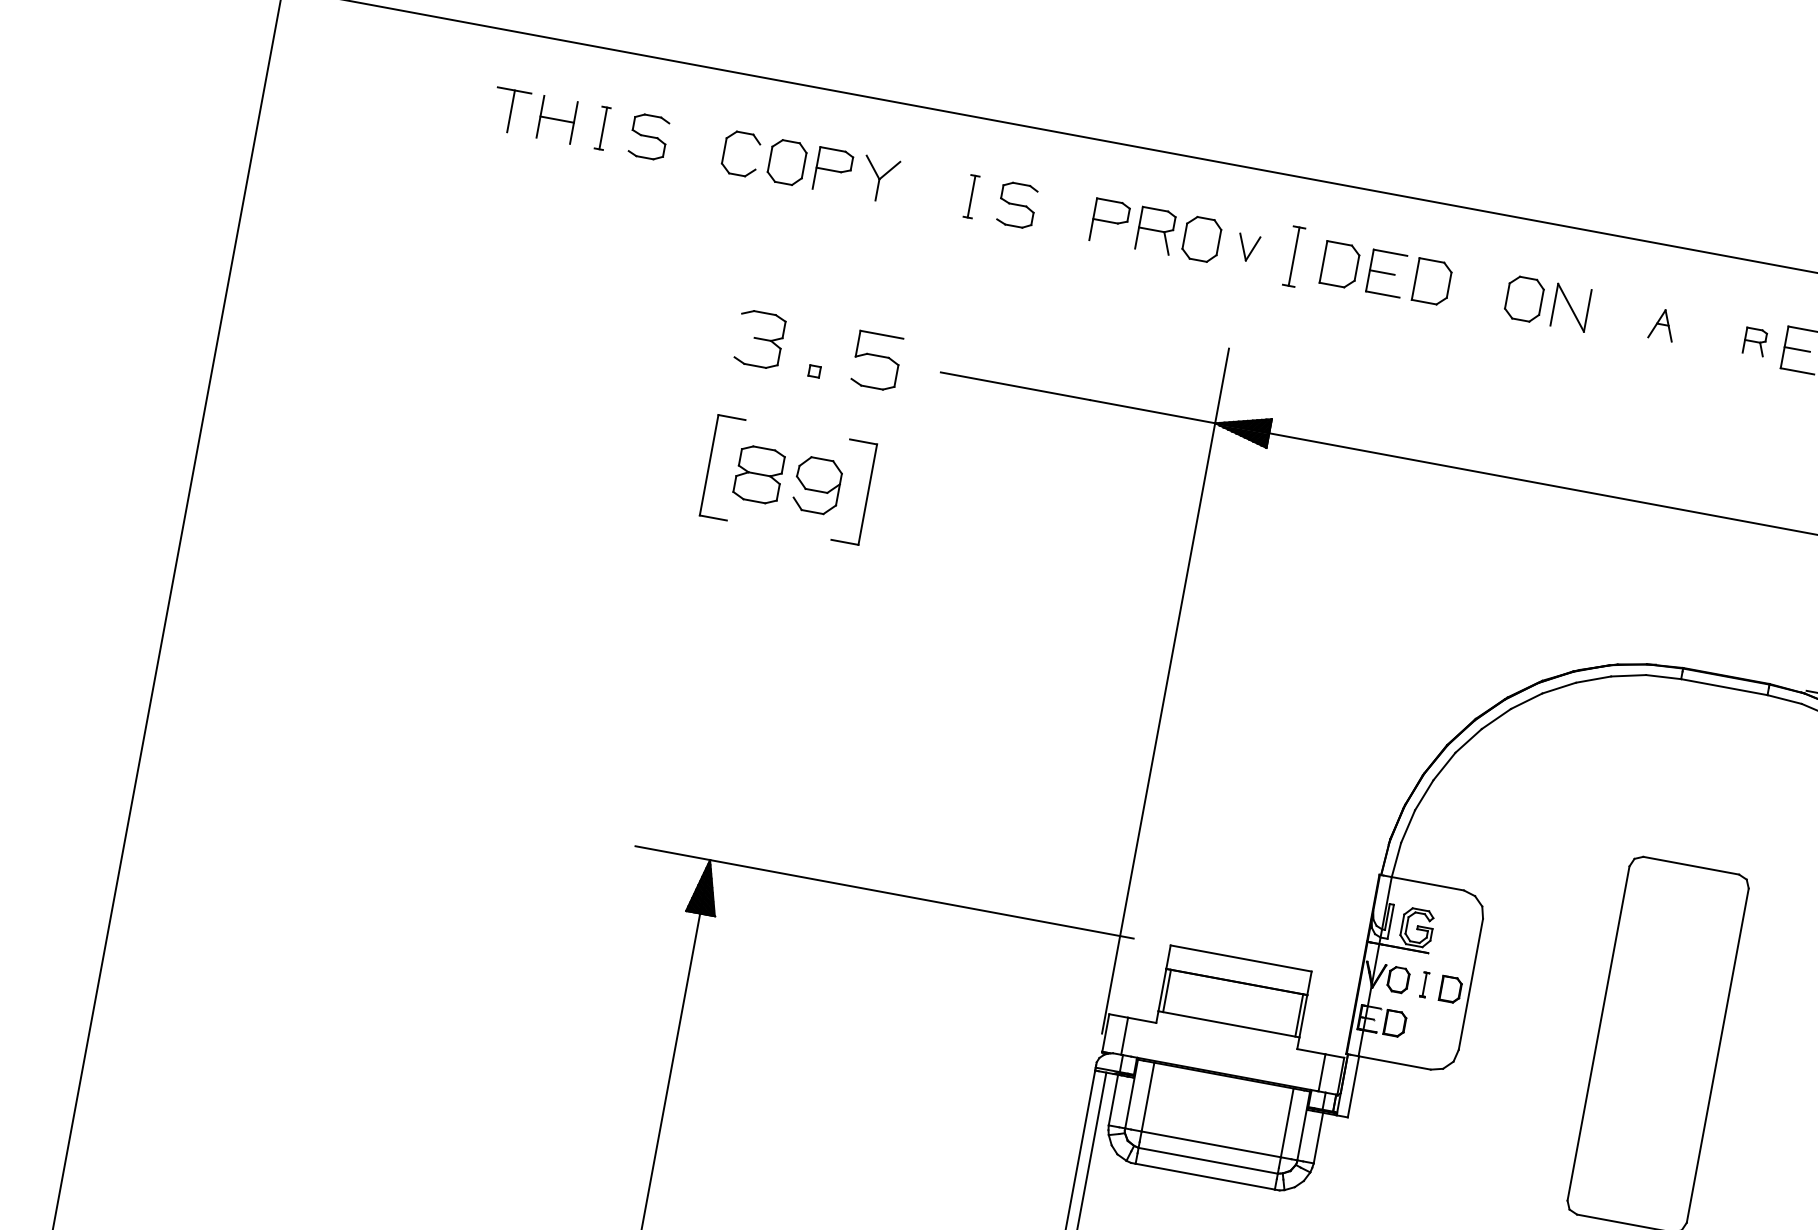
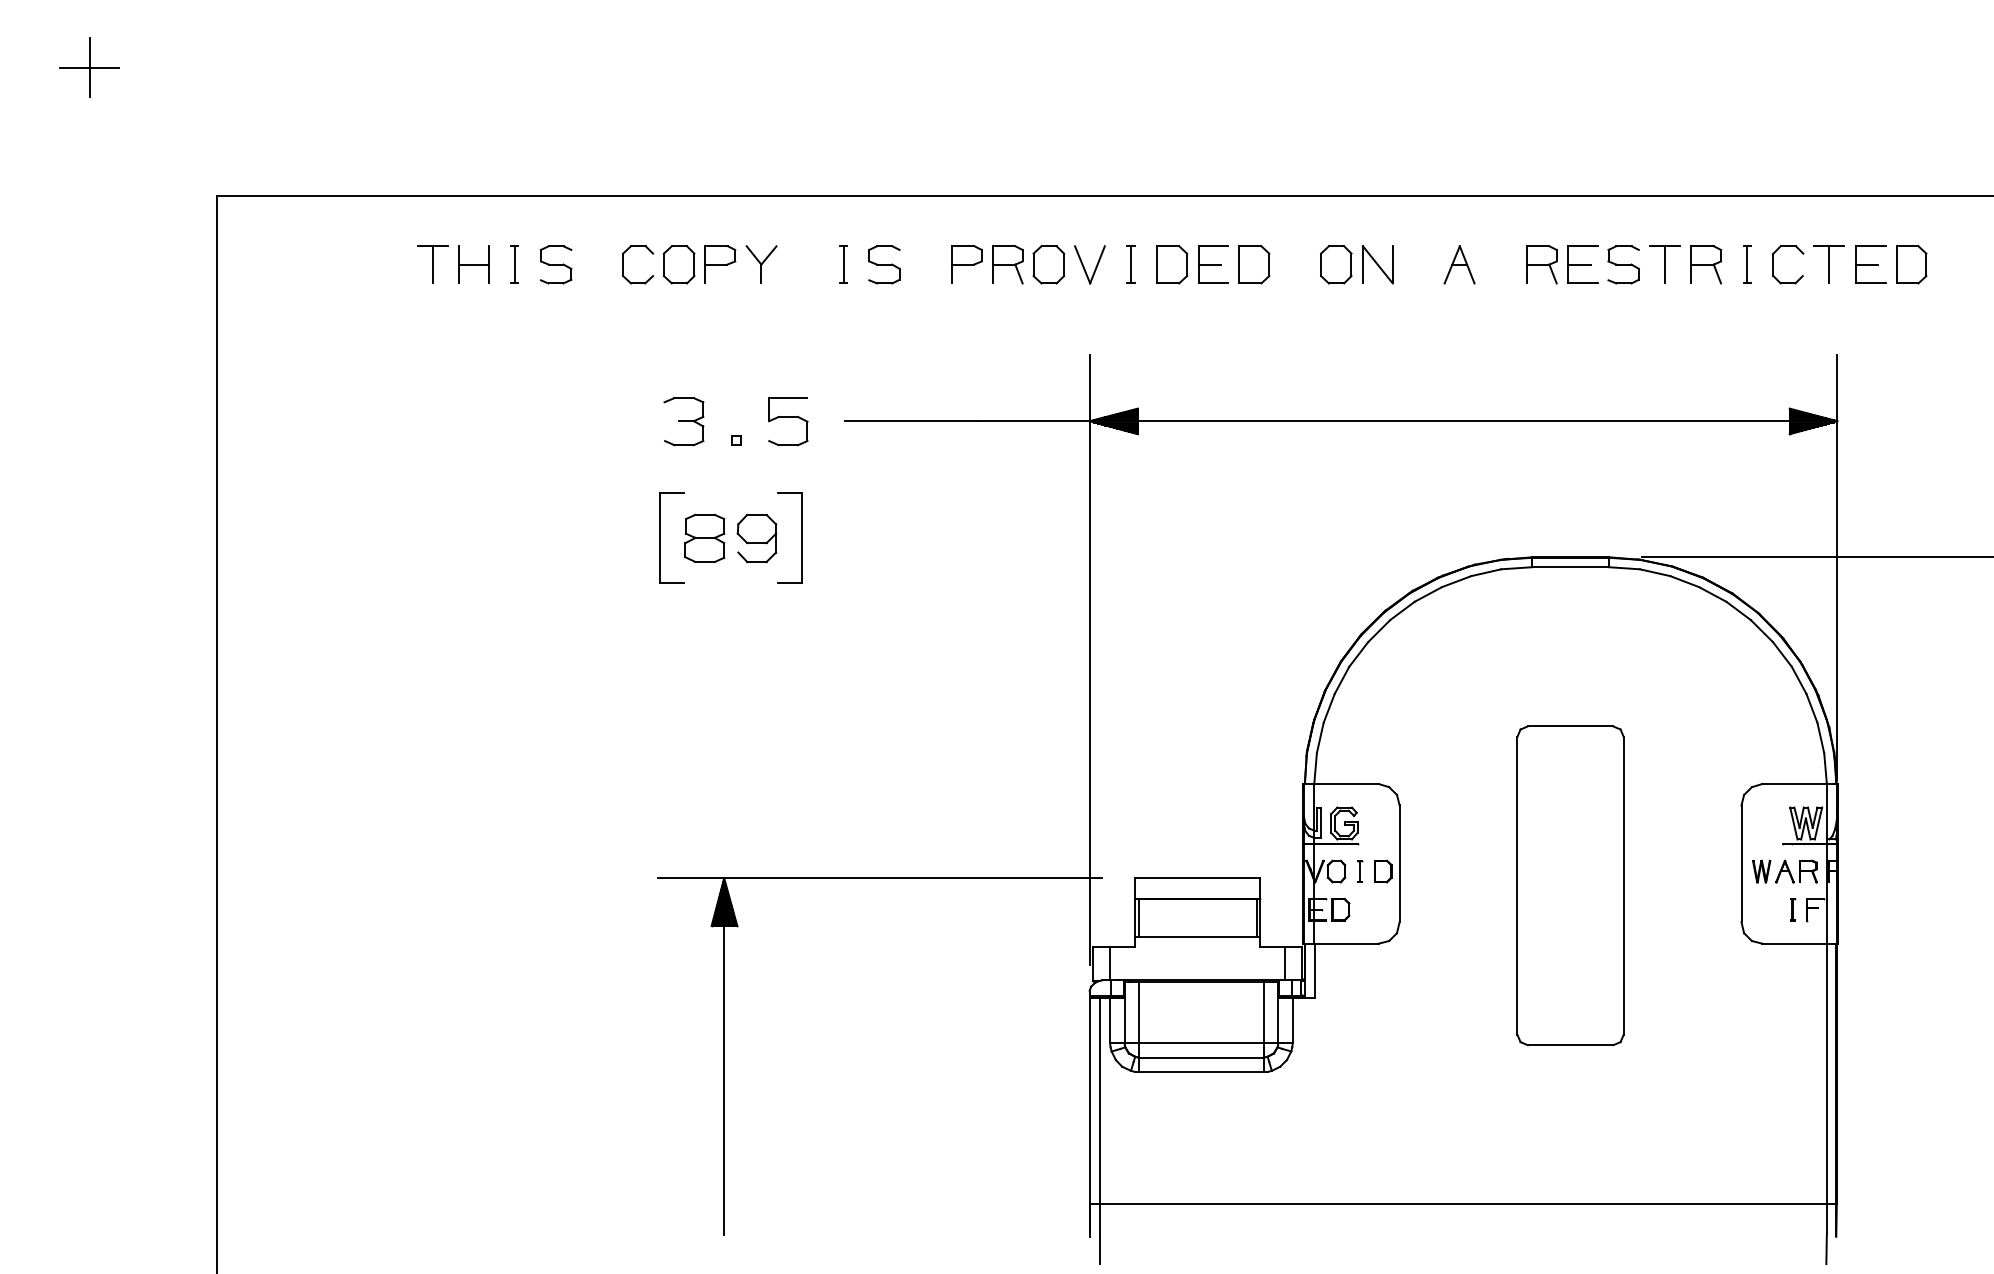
part: (1247, 247) -> (1089, 264), size x1.67
part: (1293, 255) -> (1130, 264), size x0.71
part: (1662, 324) -> (1459, 264), size x1.43
part: (1754, 341) -> (1541, 264), size x1.67

